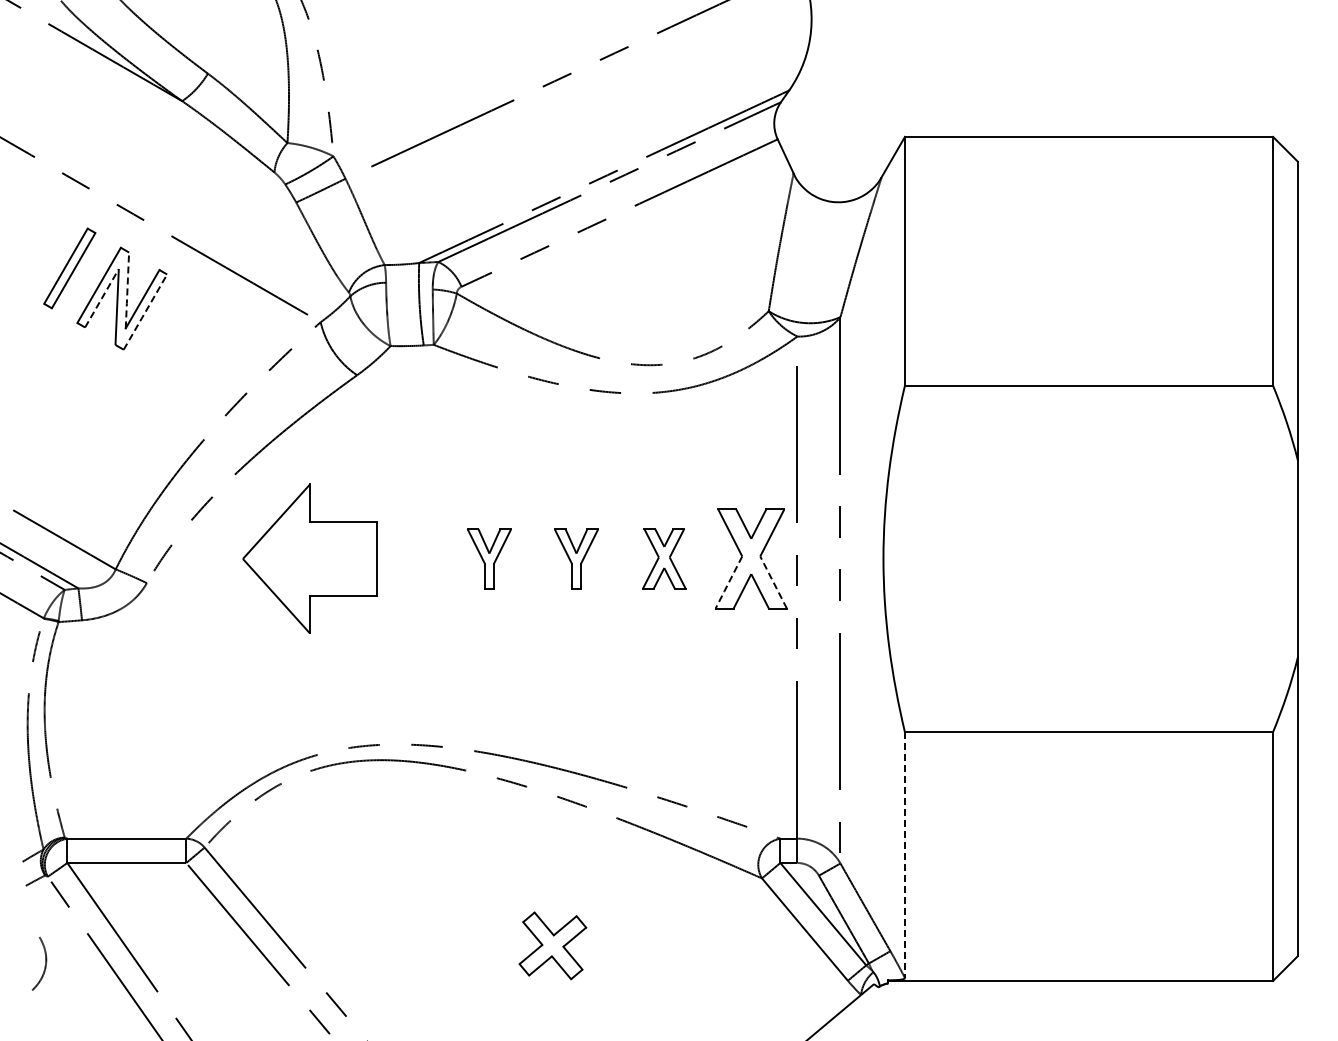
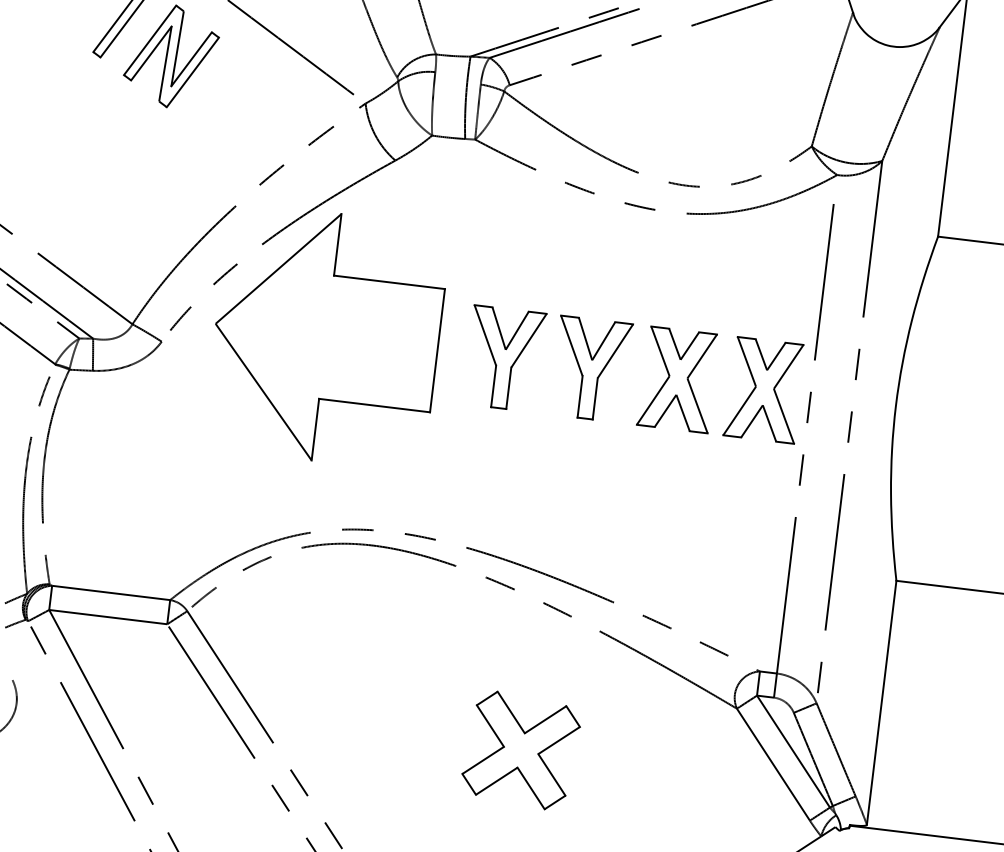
line: (127, 289) -> (177, 47), dashed -> solid
line: (101, 298) -> (150, 53), dashed -> solid
line: (145, 311) -> (193, 71), dashed -> solid
part: (309, 558) -> (326, 336), size x1.67
part: (489, 558) -> (504, 358), size x1.67
part: (576, 558) -> (591, 368), size x1.67
part: (664, 558) -> (678, 379), size x1.67
line: (728, 582) -> (739, 410), dashed -> solid
line: (773, 582) -> (783, 416), dashed -> solid
line: (904, 855) -> (881, 703), dashed -> solid
part: (552, 945) -> (520, 750), size x1.67

